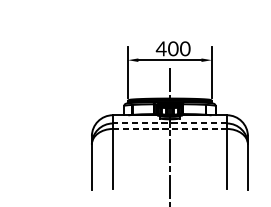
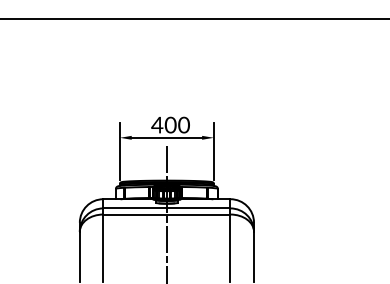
line: (169, 123) -> (166, 208), dashed -> solid
line: (169, 128) -> (166, 214), dashed -> solid

